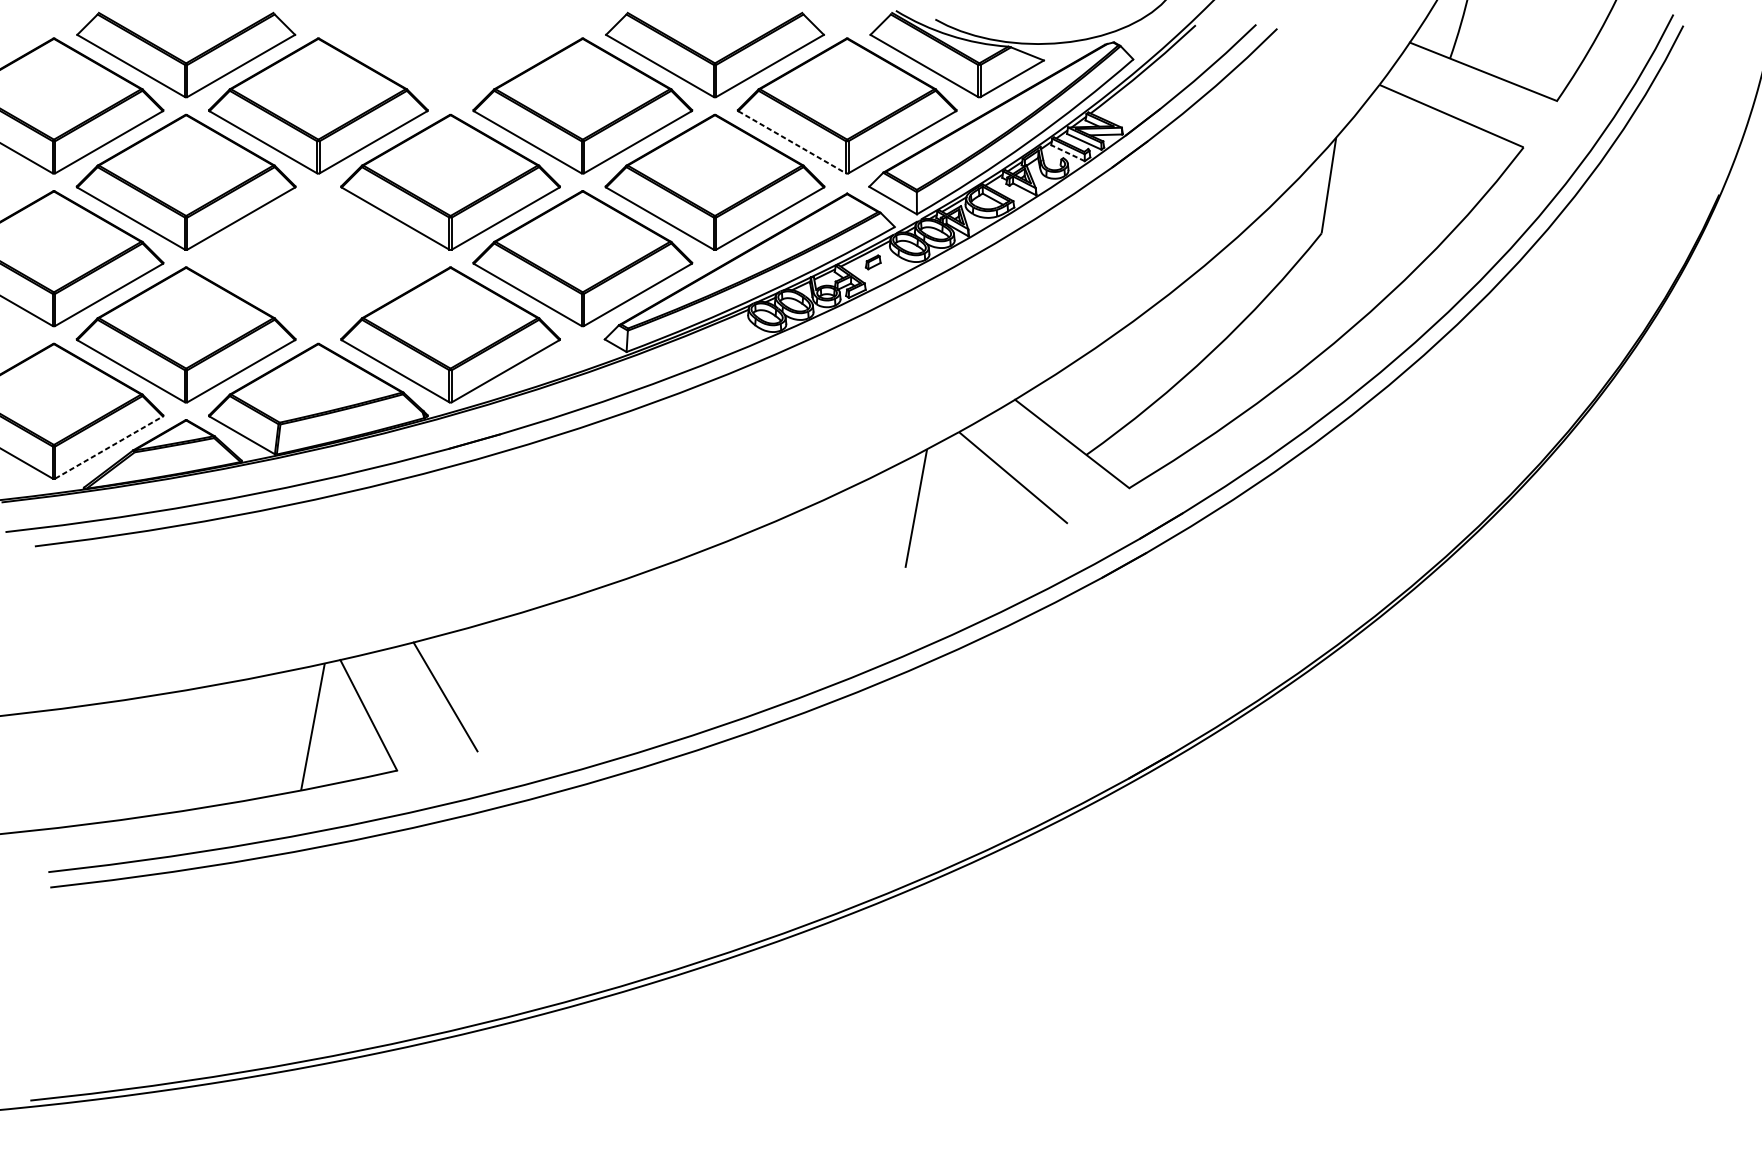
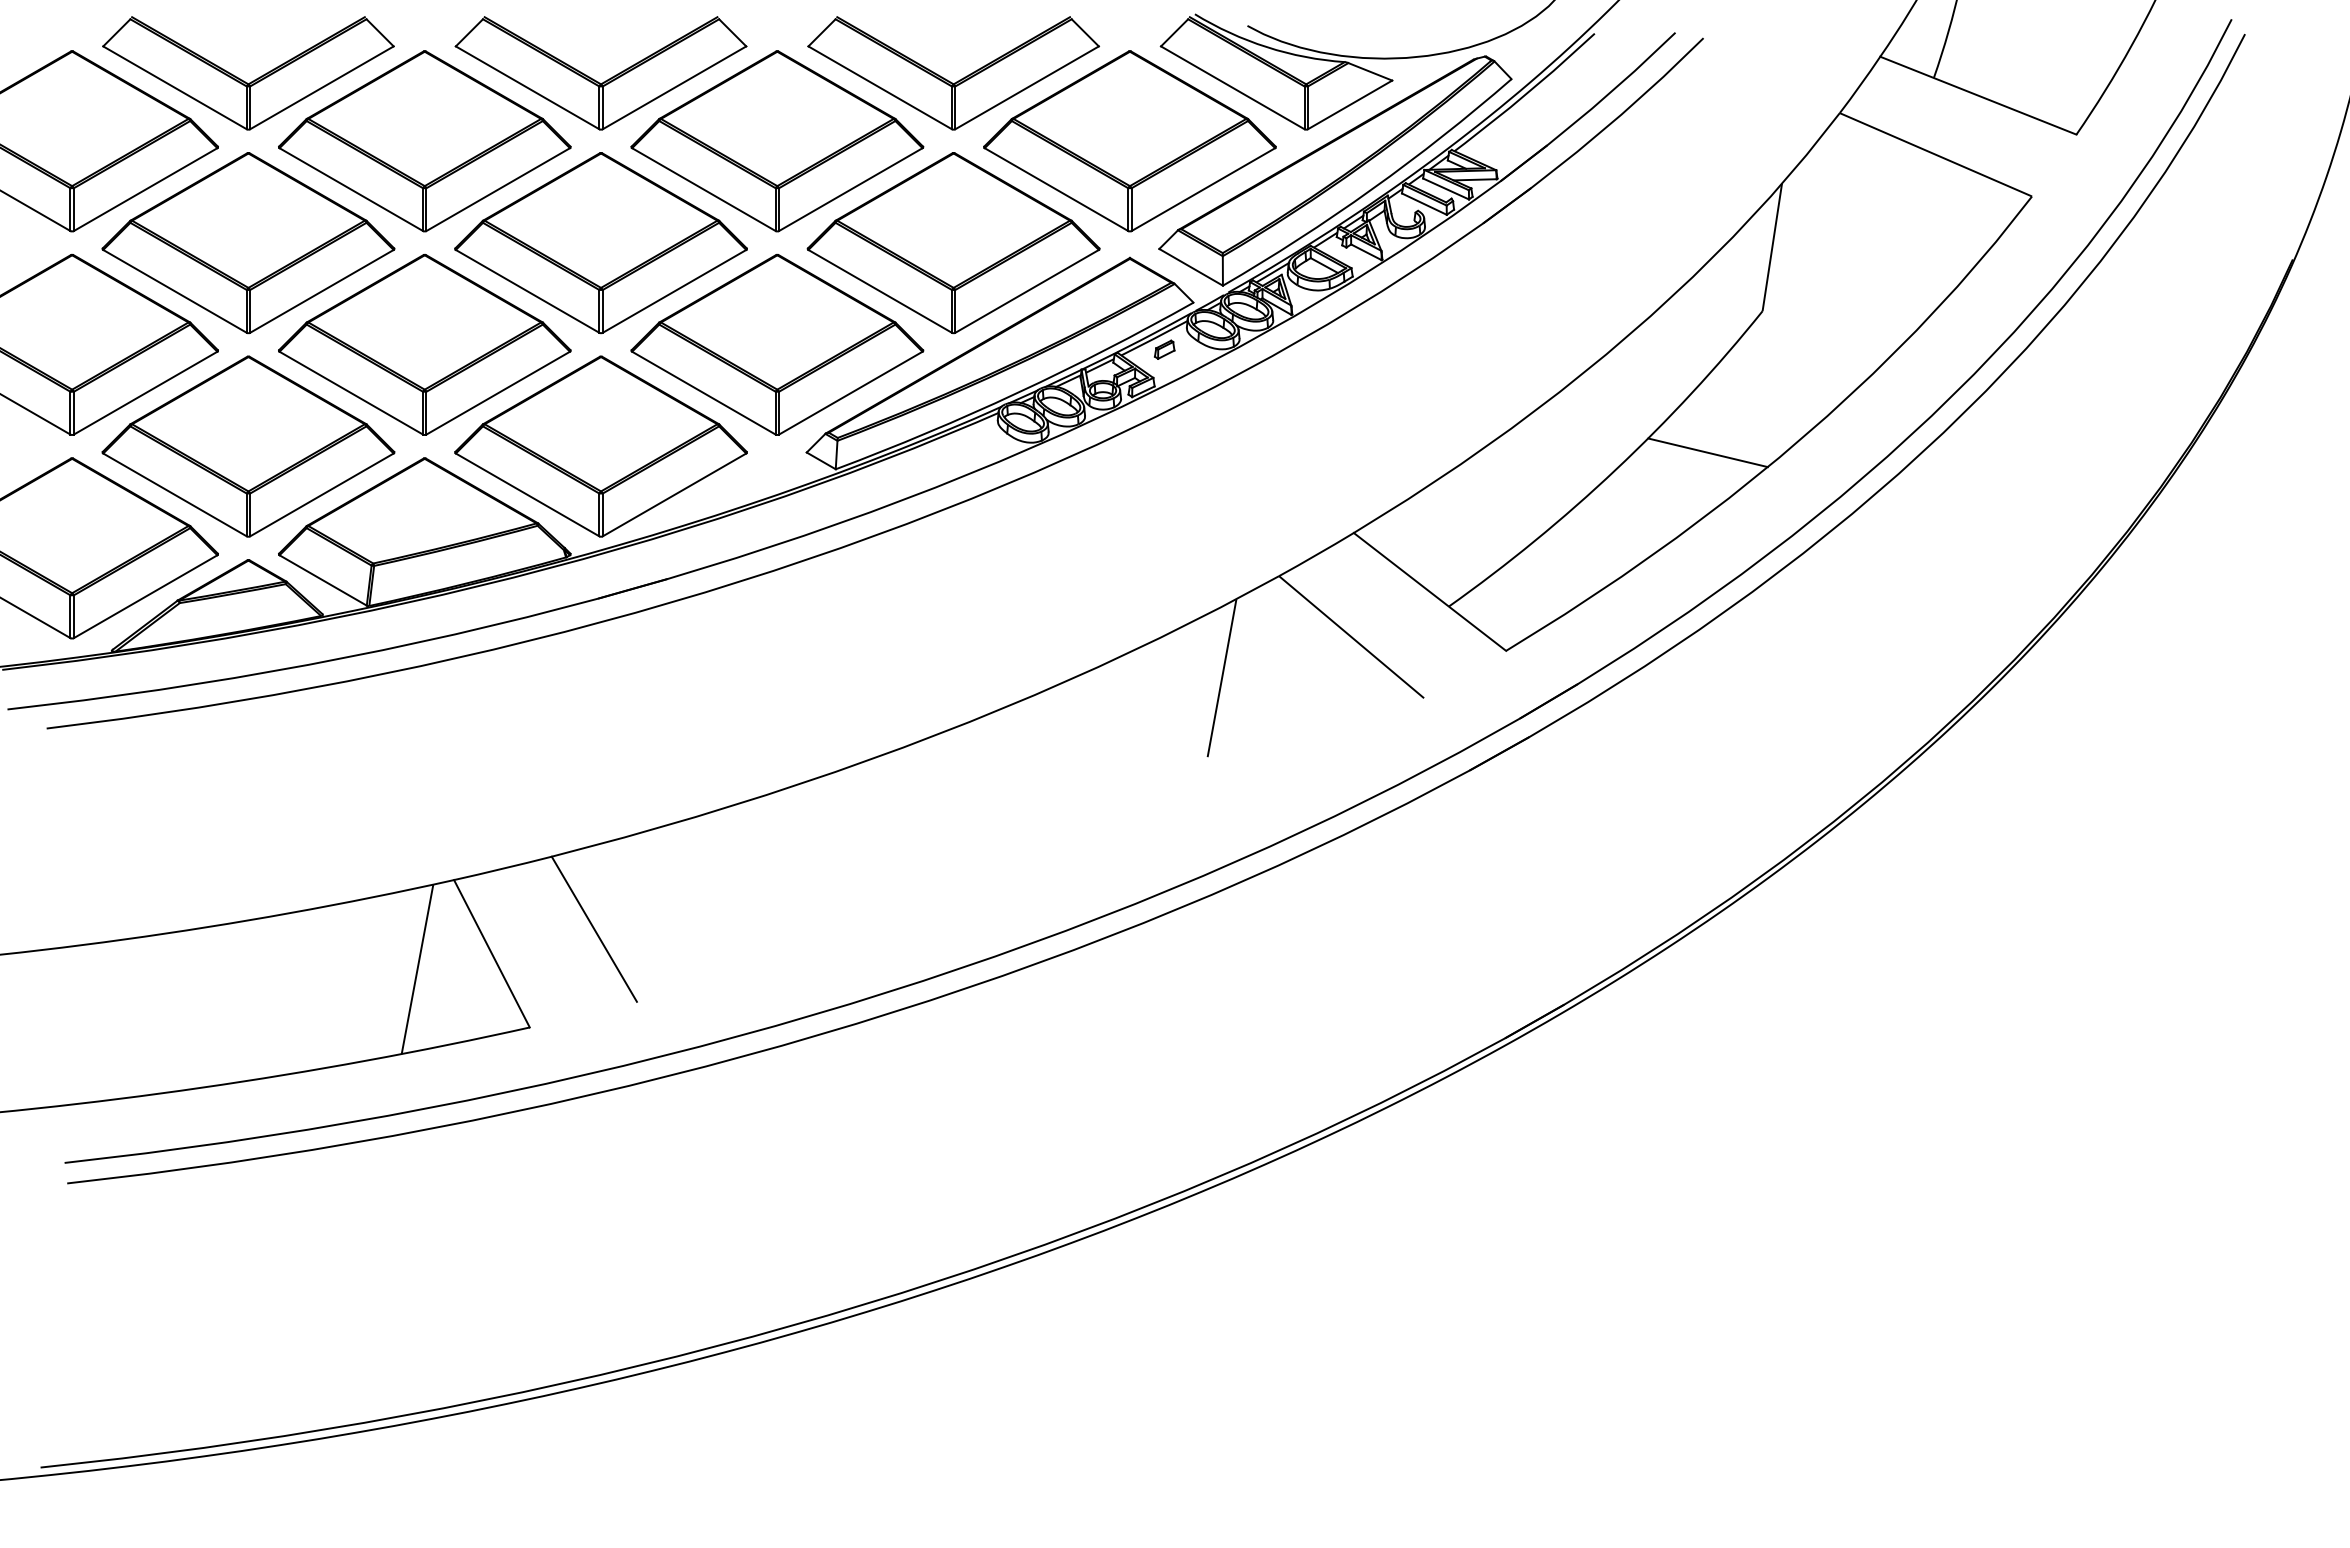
part: (447, 60) -> (596, 80), added
line: (792, 142) -> (1056, 189), dashed -> solid
line: (1068, 153) -> (1424, 204), dashed -> solid
part: (318, 258) -> (424, 344), added
line: (1280, 339) -> (1707, 452), added
line: (108, 447) -> (145, 596), dashed -> solid

